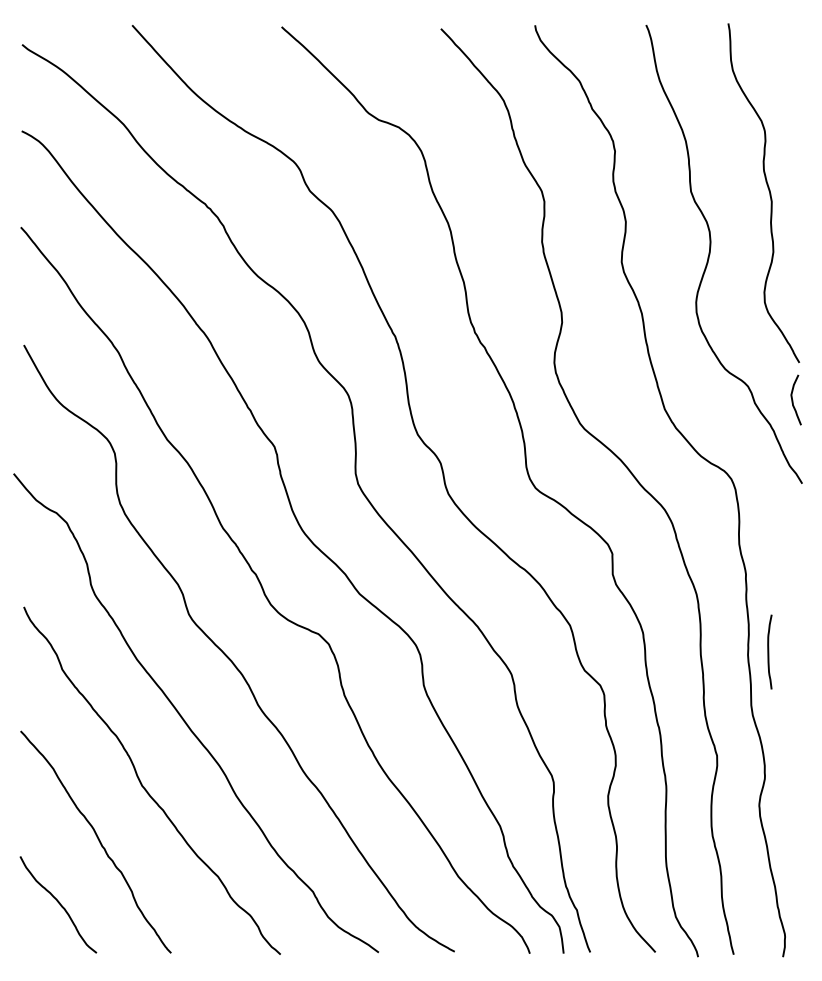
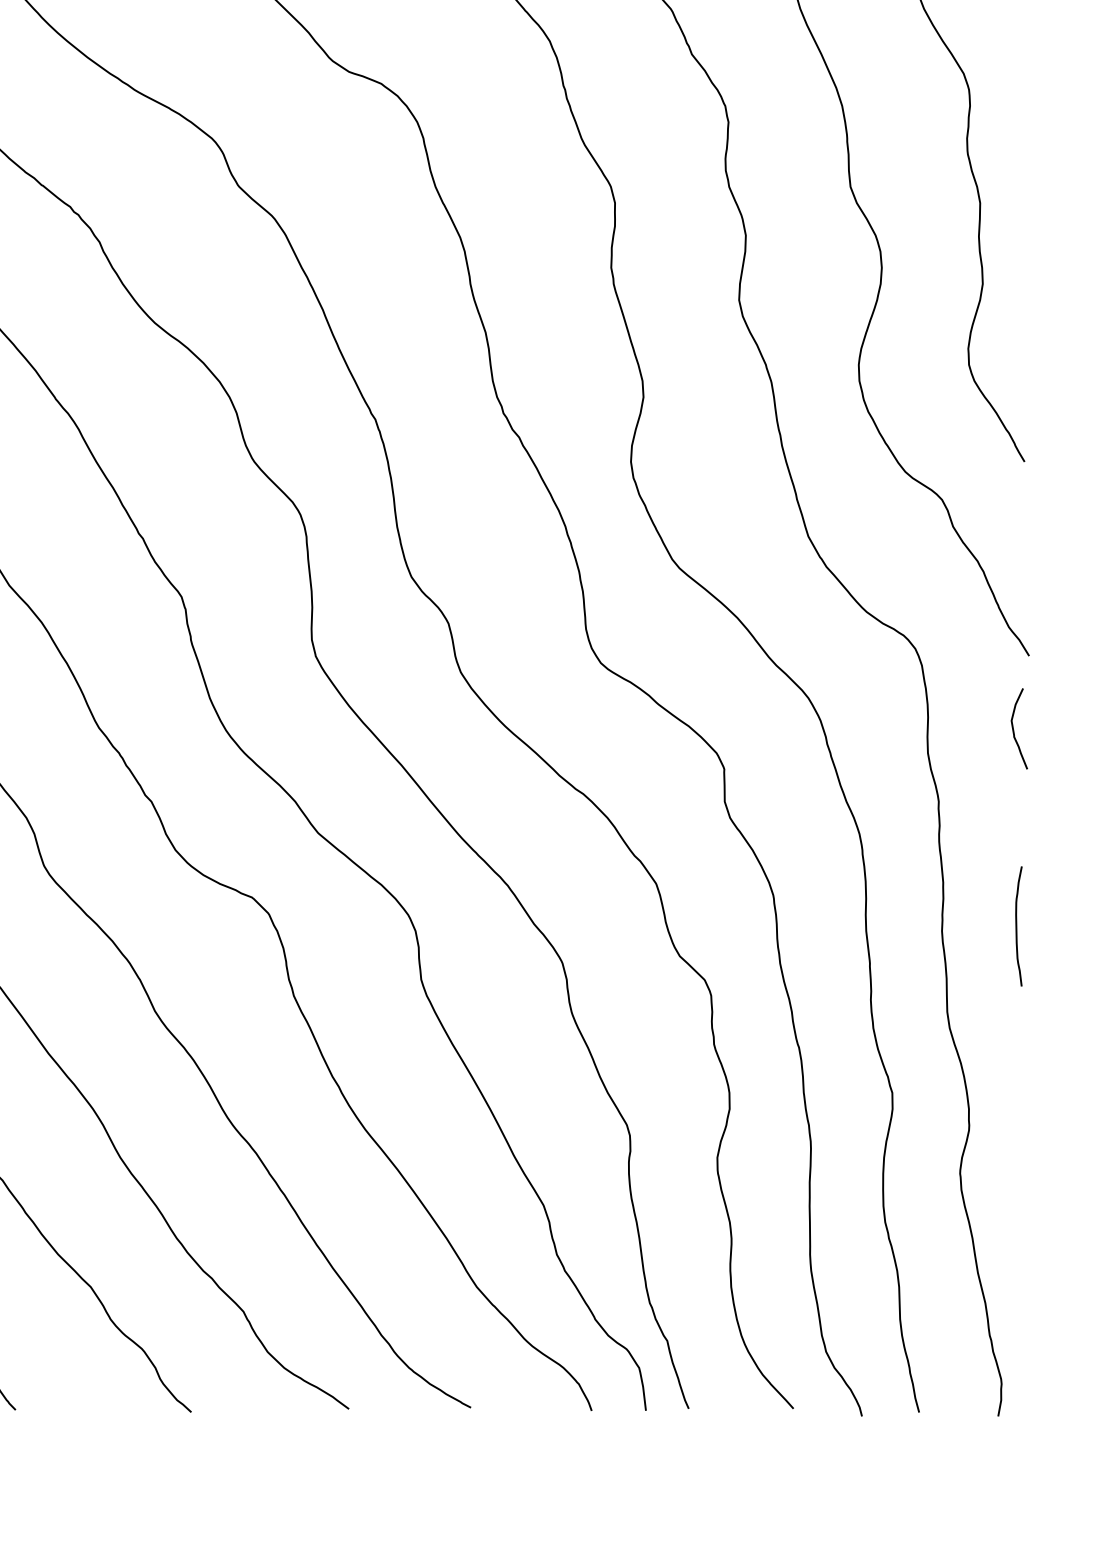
curve: (793, 400) -> (1015, 729), moved
curve: (769, 651) -> (1018, 925), moved

